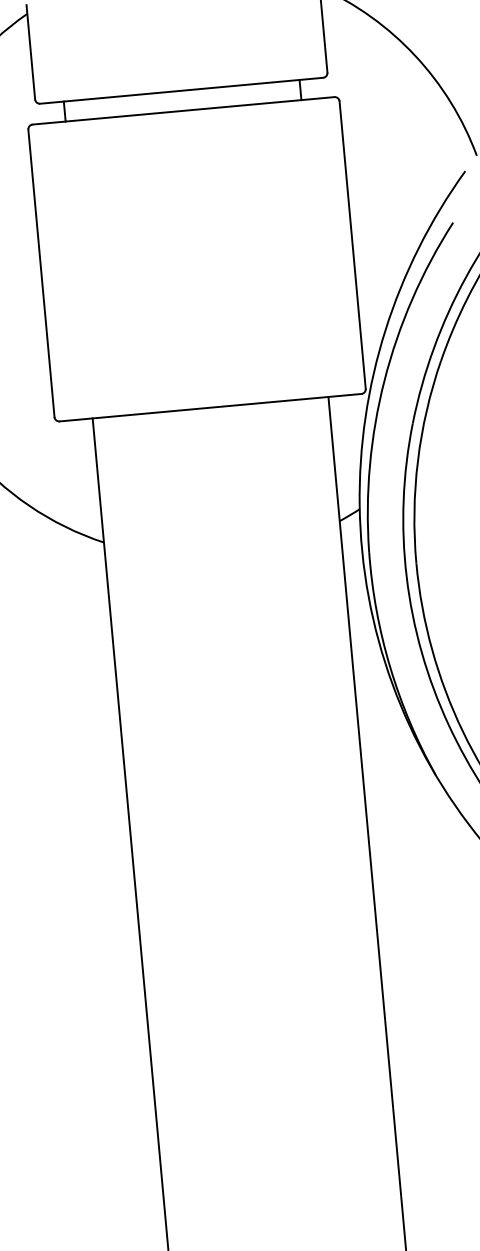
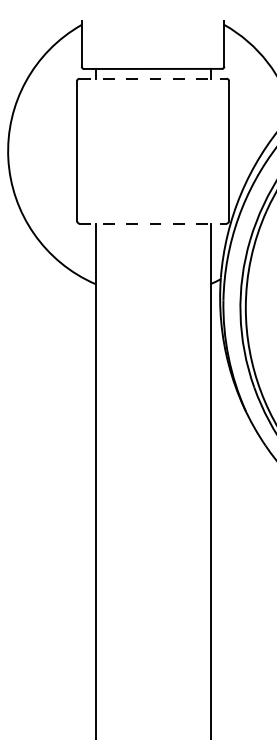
line: (184, 110) -> (153, 78), solid -> dashed
line: (211, 407) -> (153, 223), solid -> dashed

